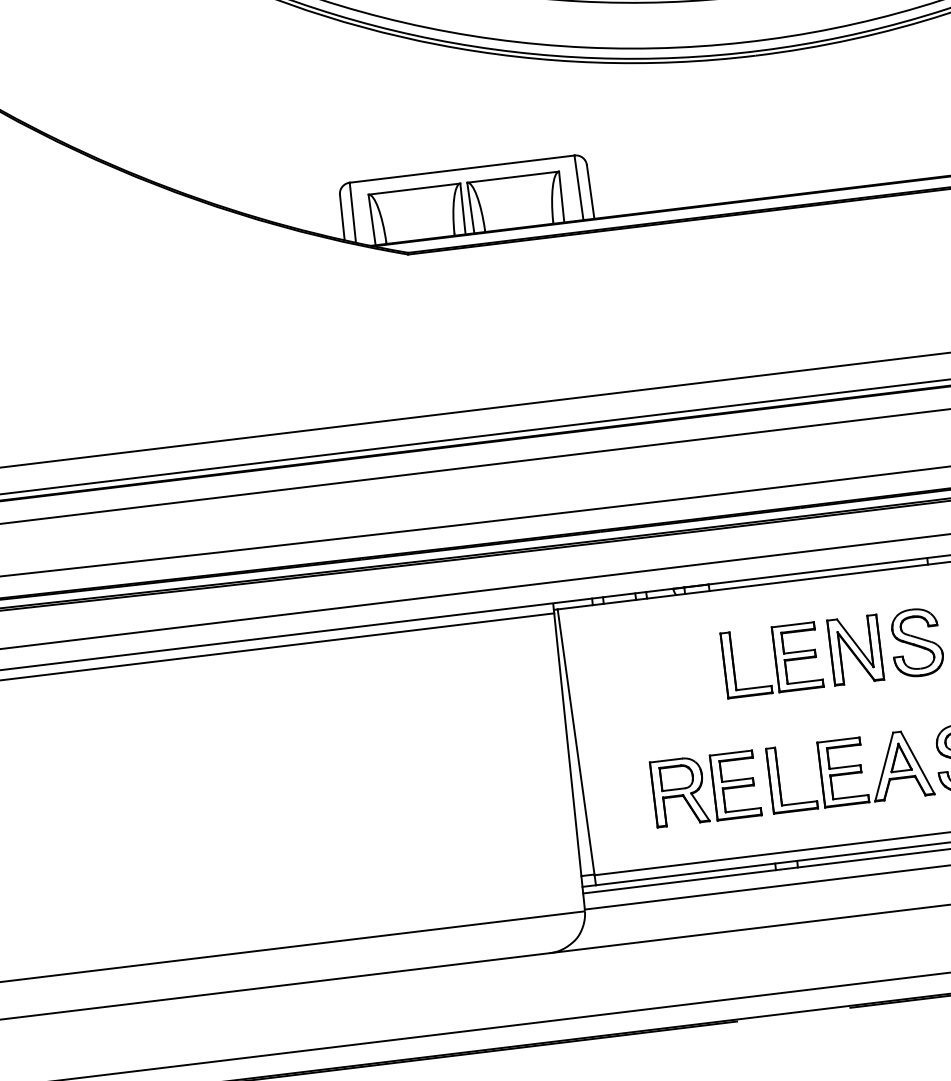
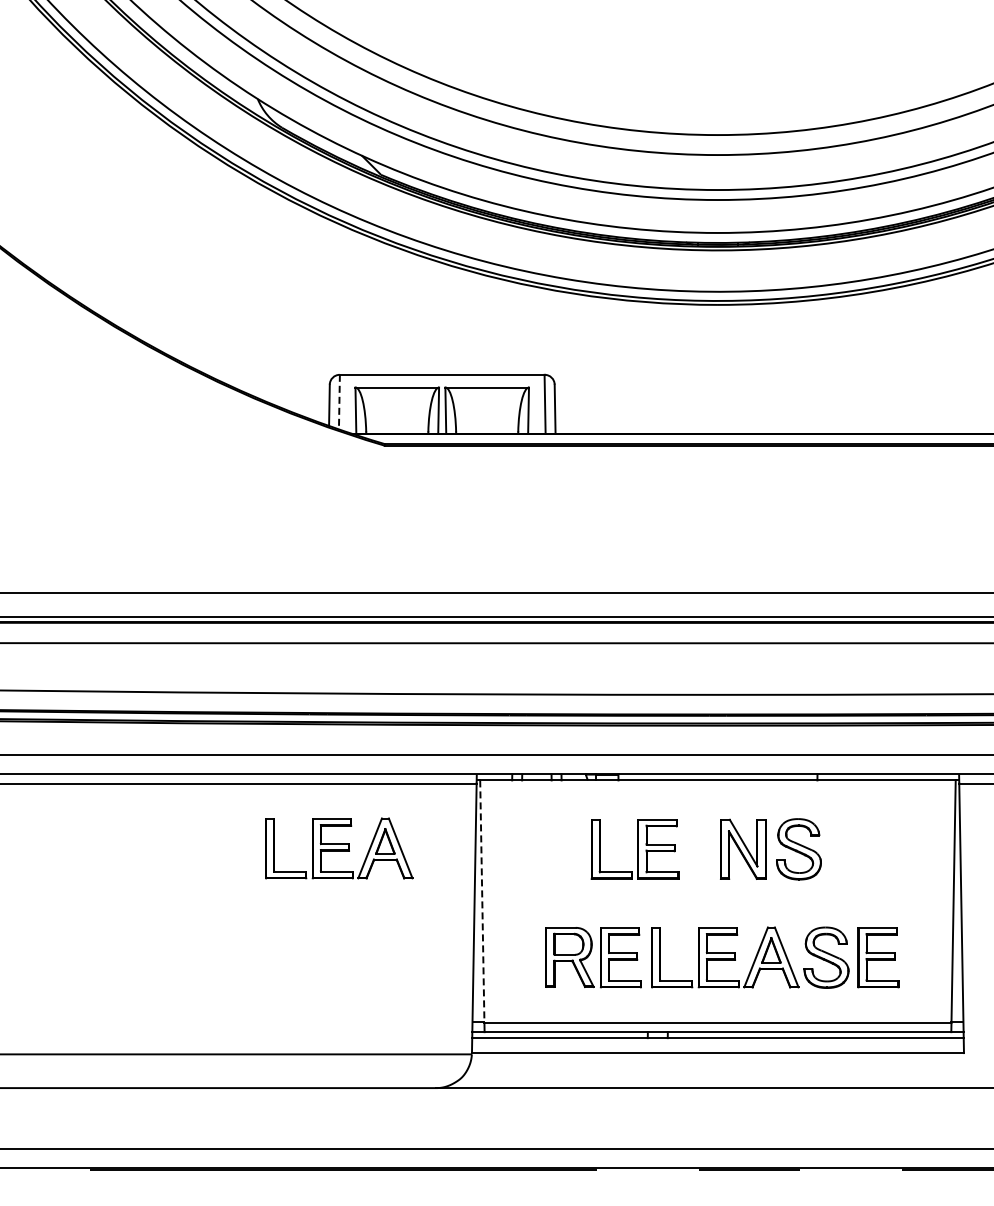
line: (353, 213) -> (339, 402), solid -> dashed
part: (771, 660) -> (634, 849), moved
part: (412, 702) -> (339, 848), added
line: (576, 743) -> (482, 902), solid -> dashed

